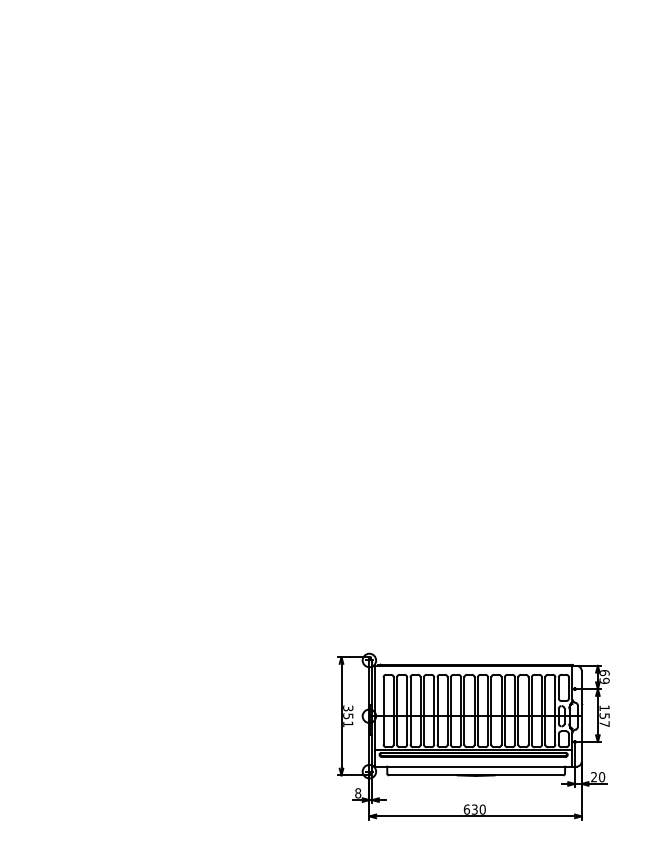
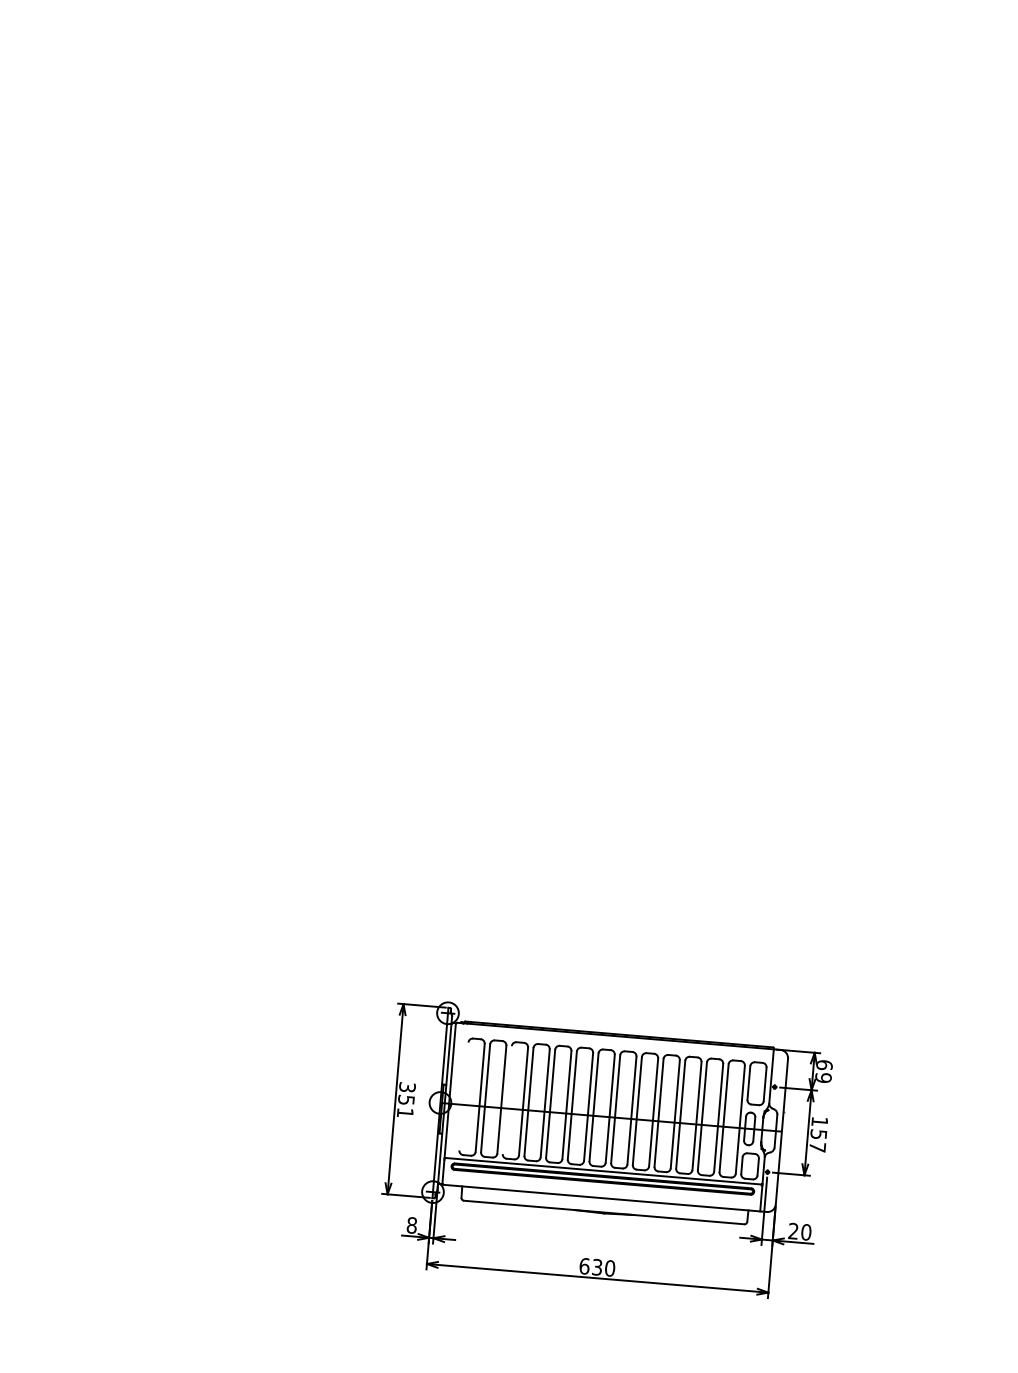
line: (383, 710) -> (463, 1095), removed
line: (410, 710) -> (507, 1099), removed

